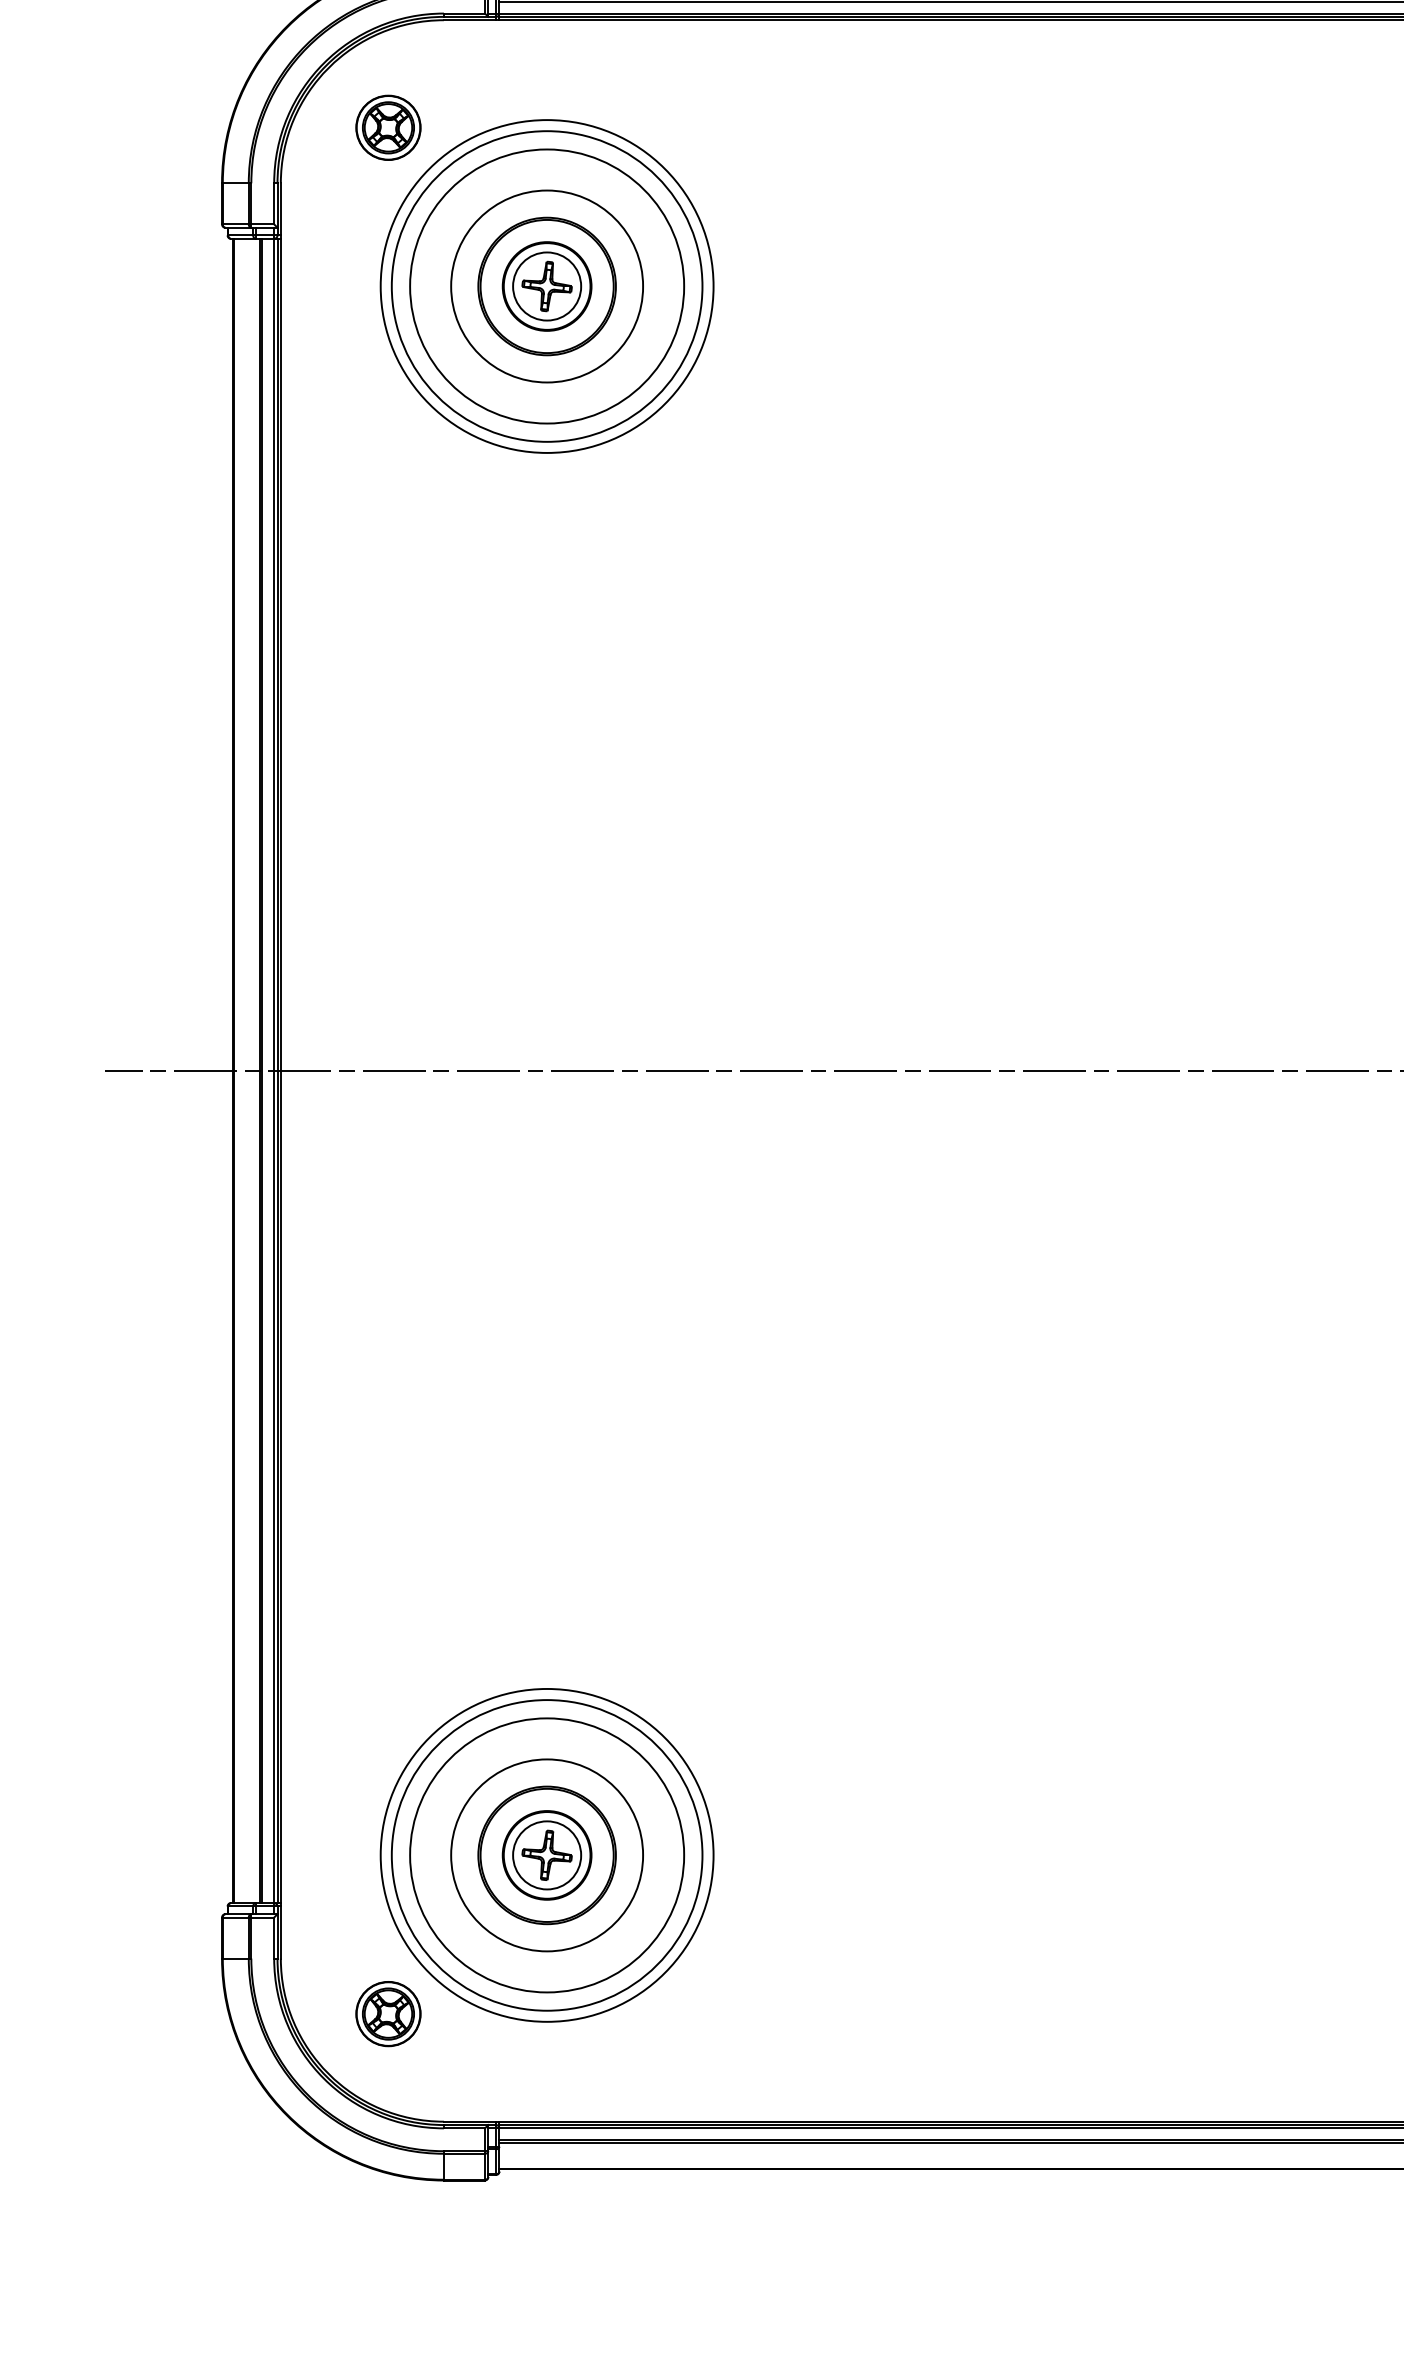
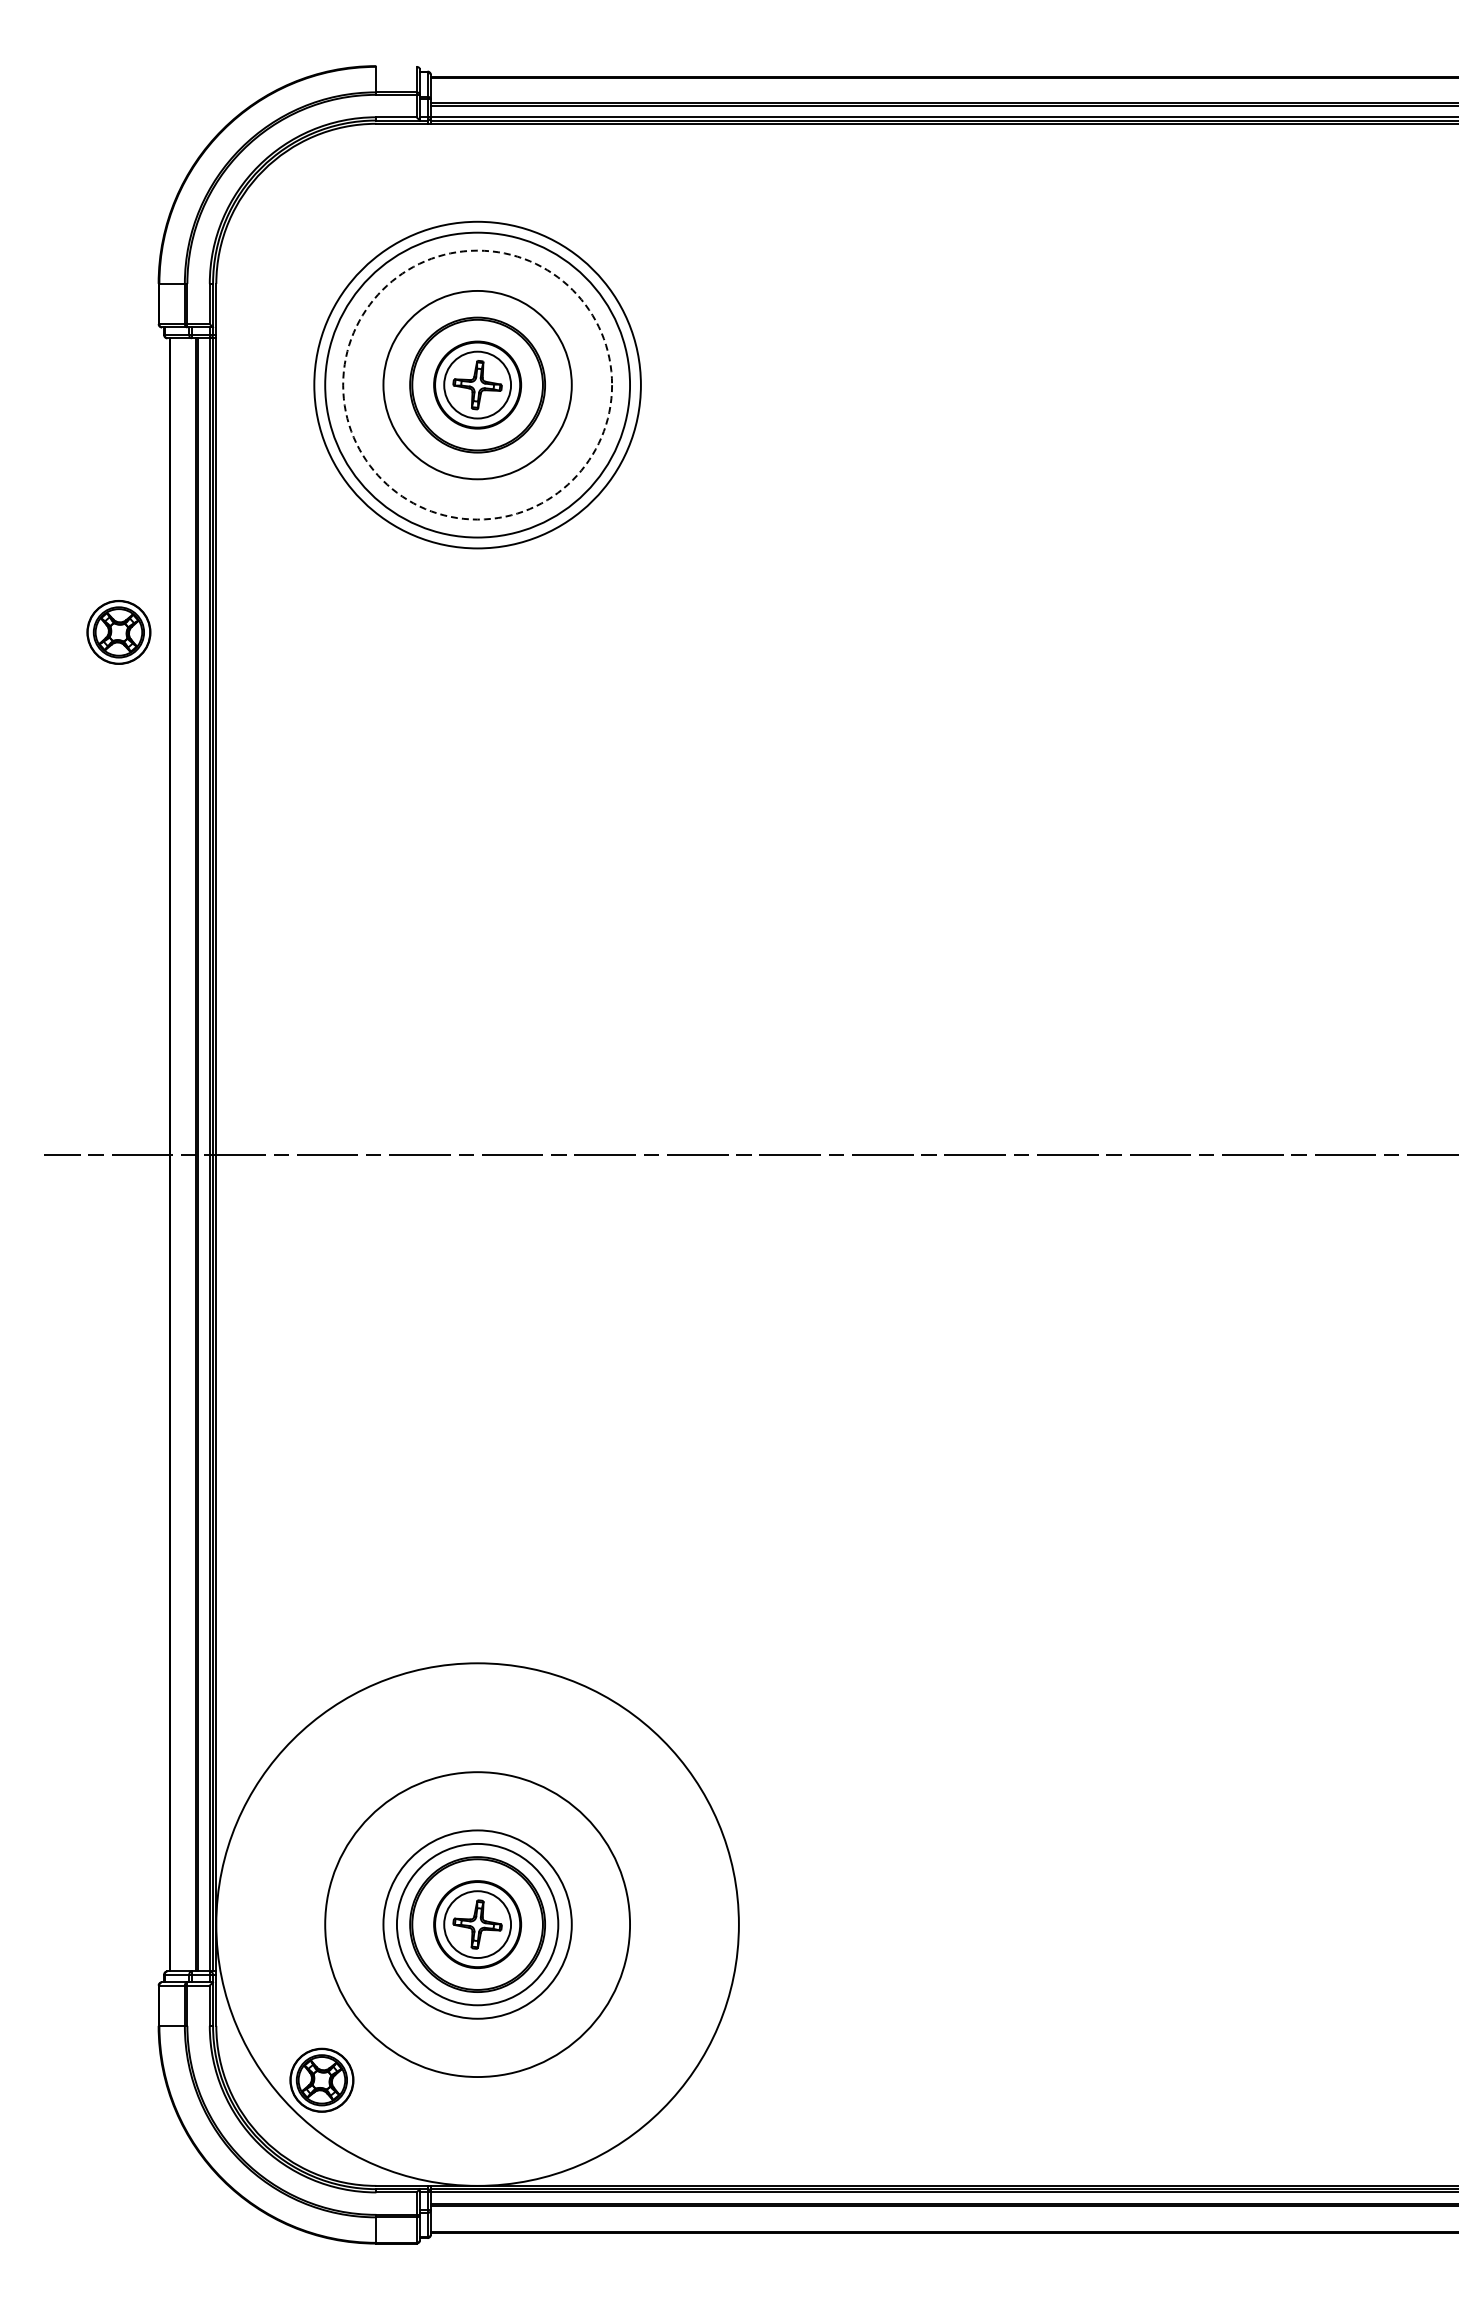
part: (388, 127) -> (118, 632), moved
circle: (547, 285) -> (477, 384), solid -> dashed
circle: (547, 1855) -> (477, 1924), size x0.6
circle: (547, 1855) -> (477, 1924), size x1.6

